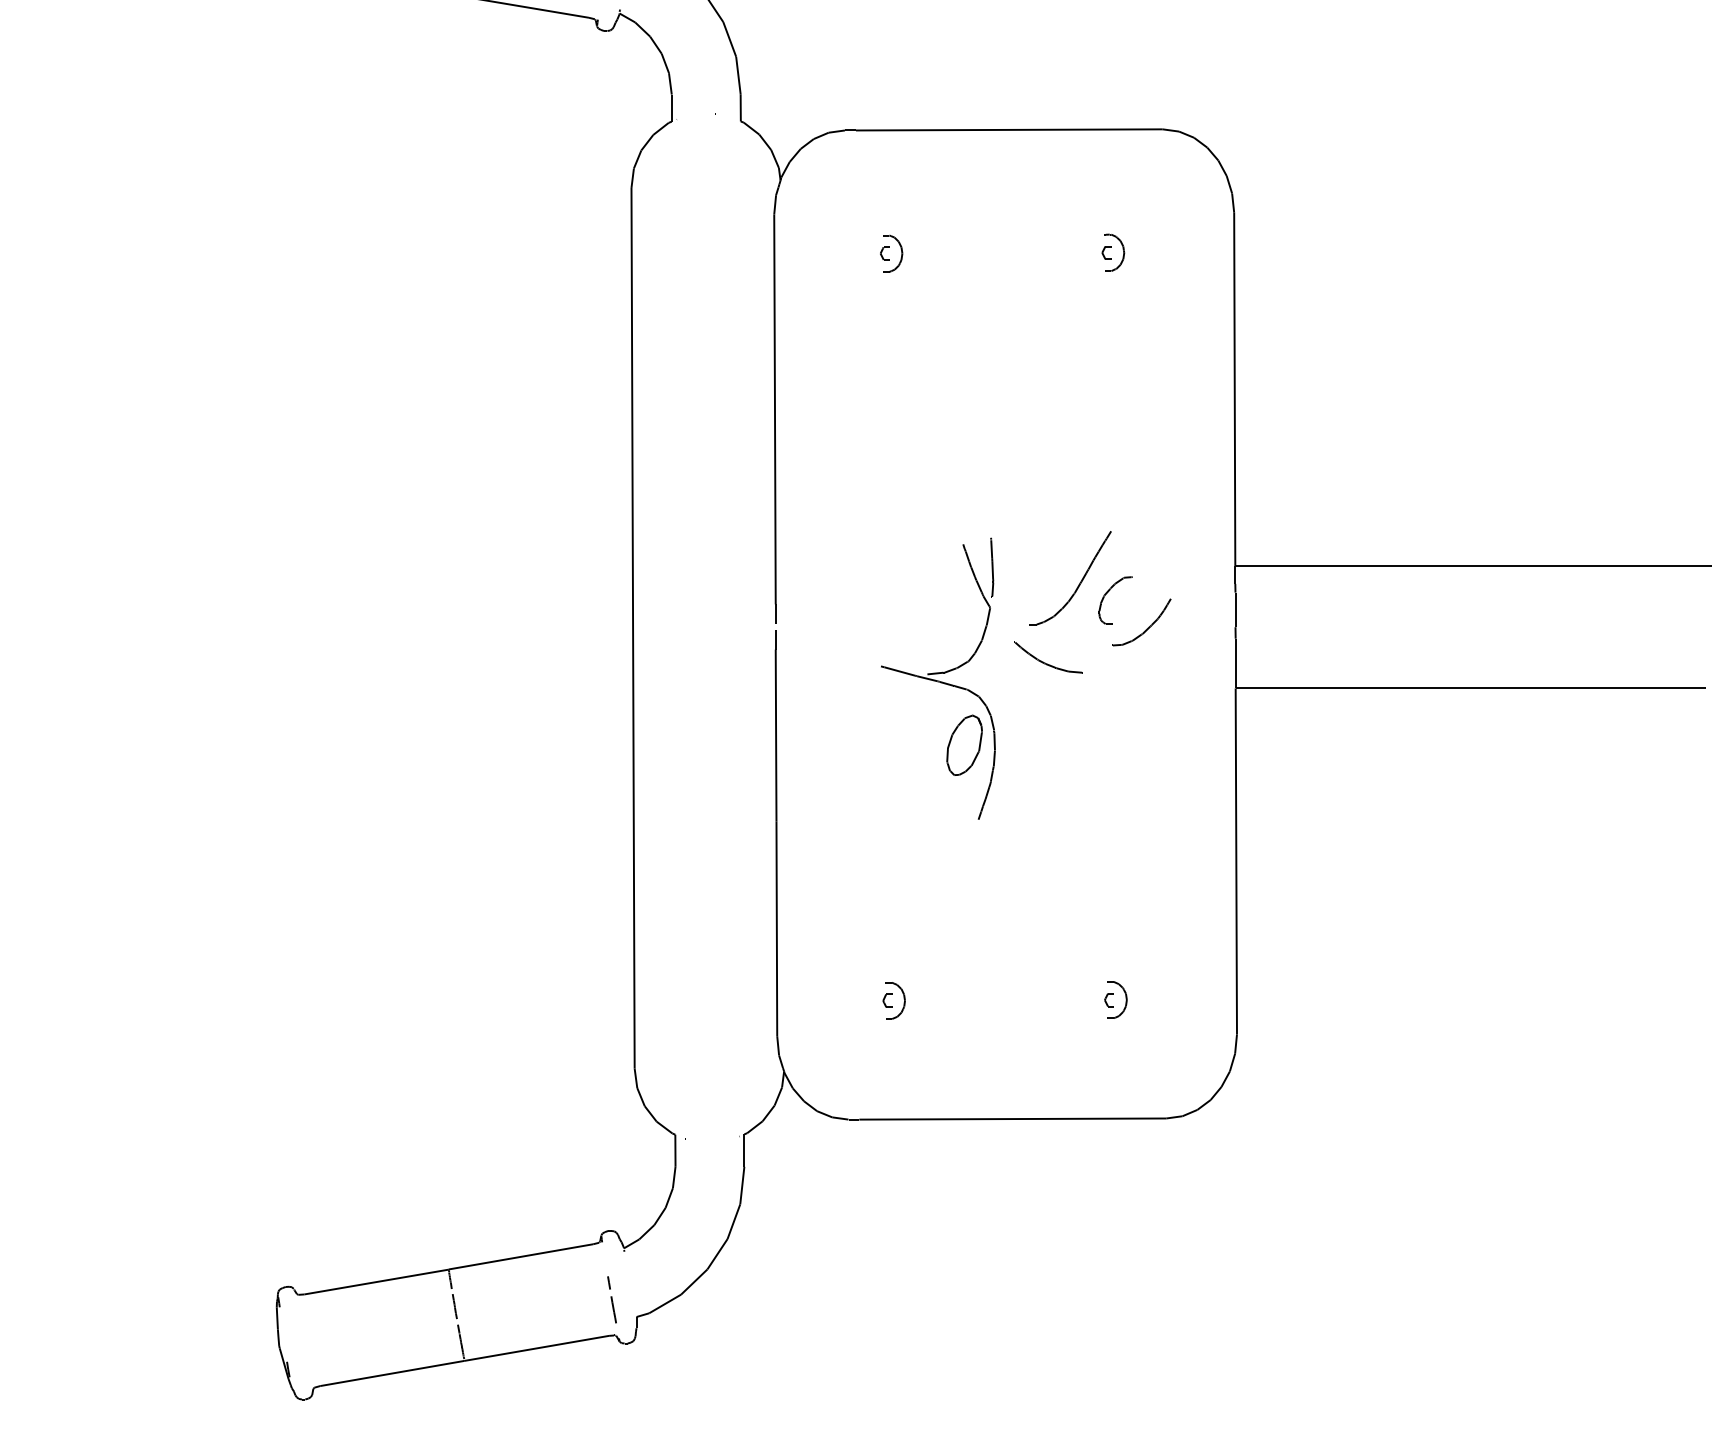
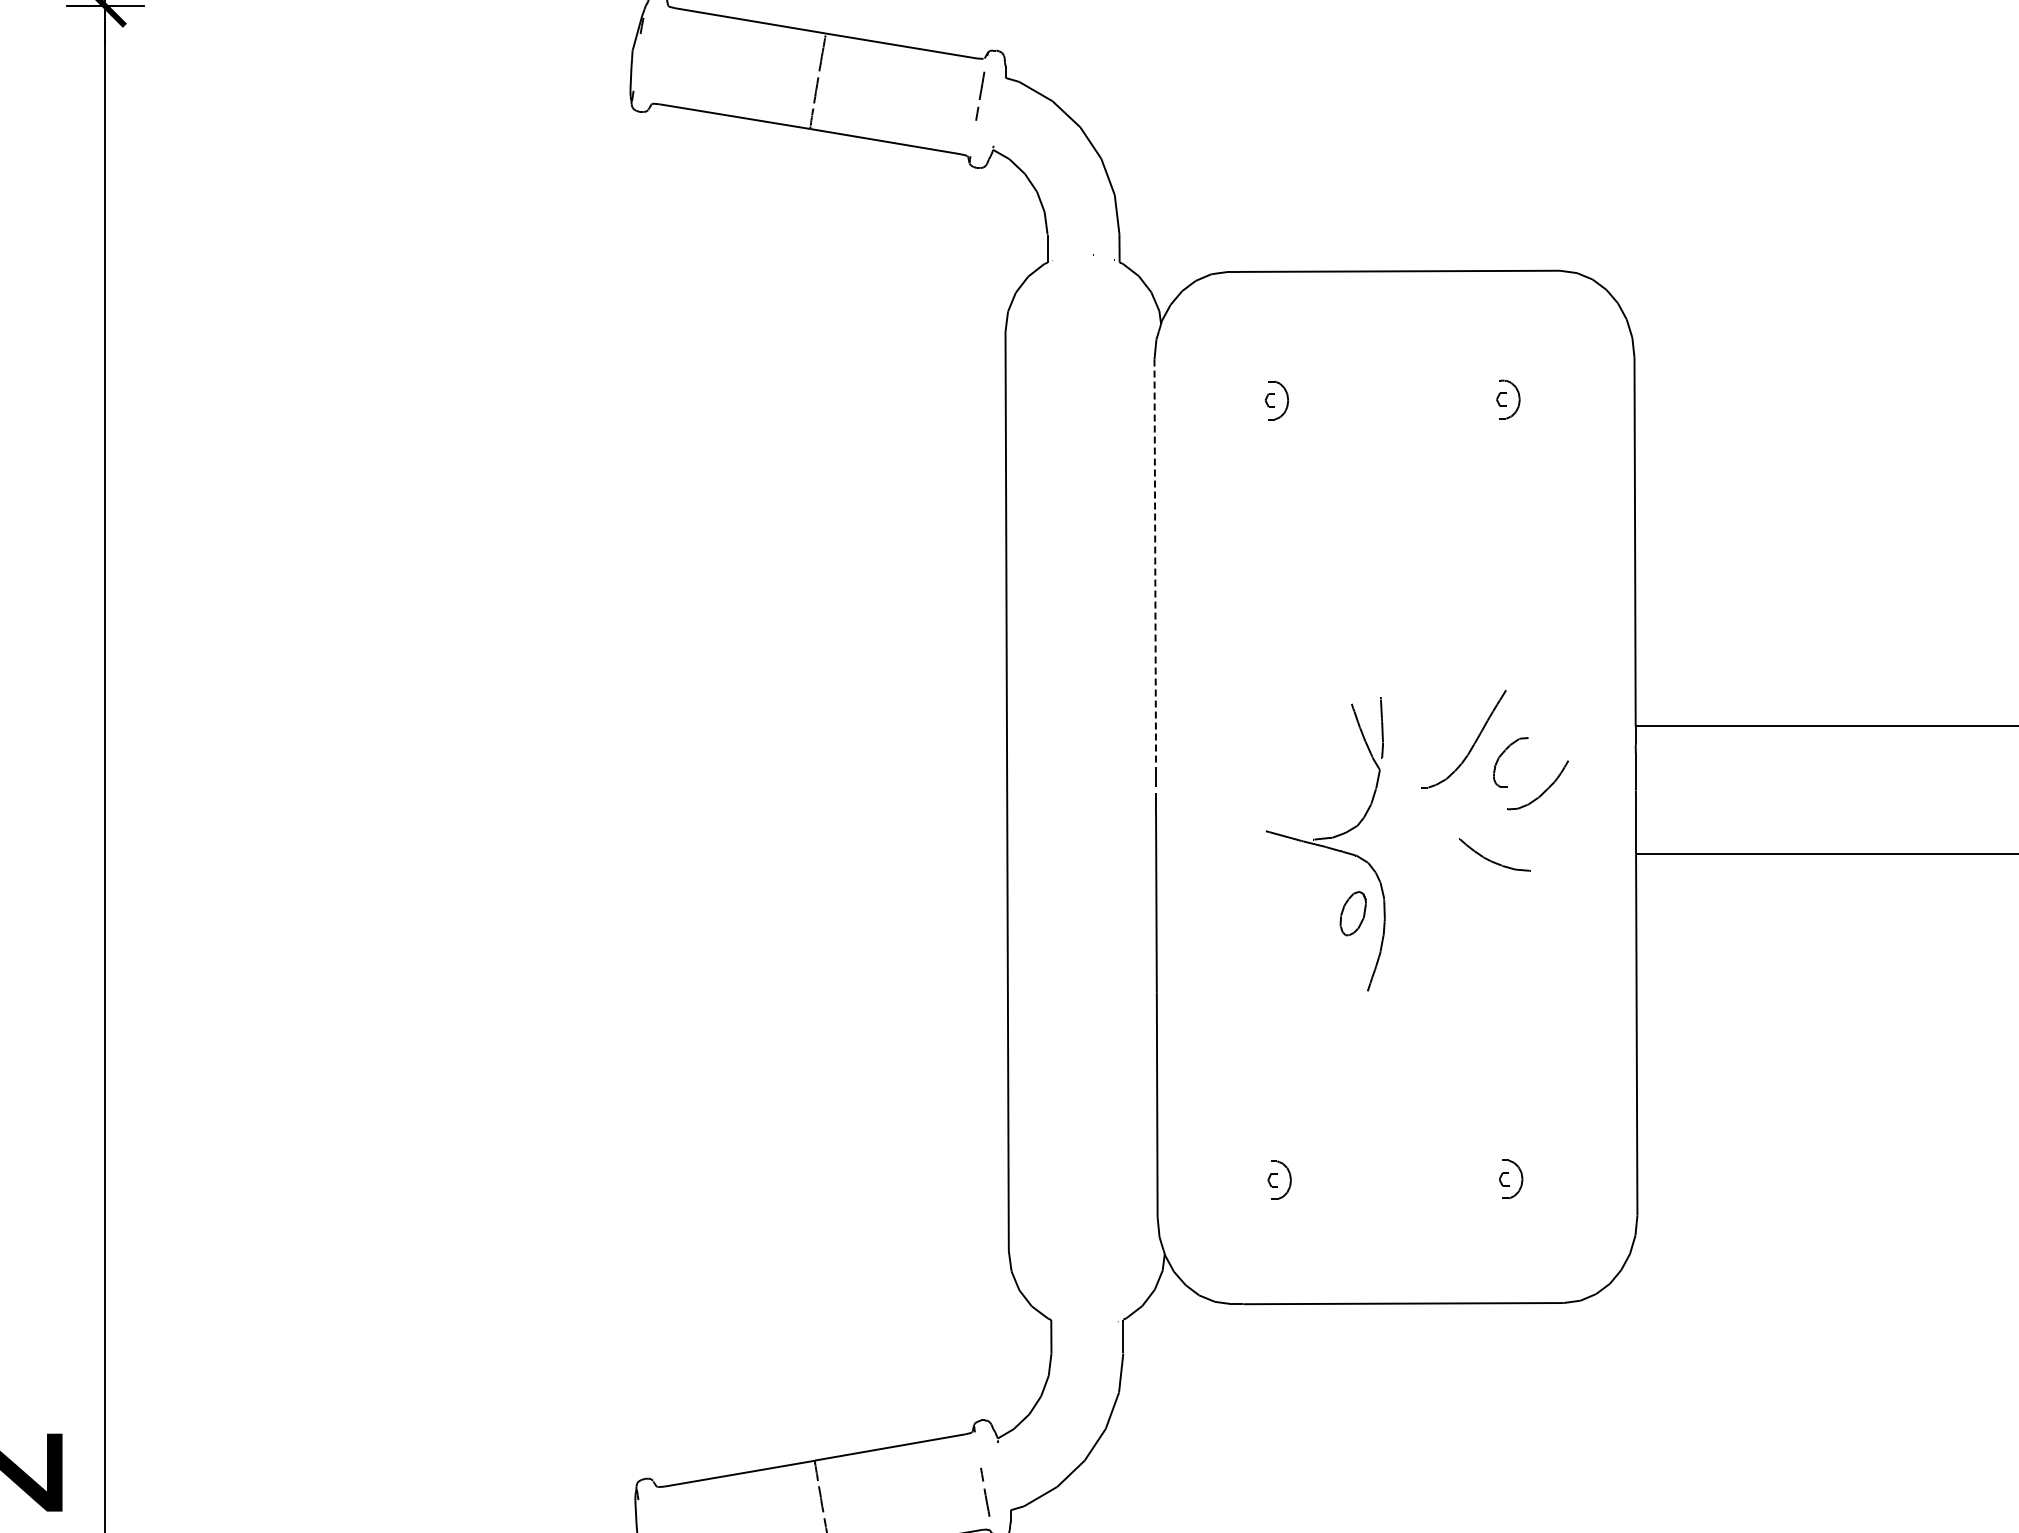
line: (775, 409) -> (1155, 563), solid -> dashed
part: (1046, 662) -> (1492, 860), moved
part: (964, 745) -> (1353, 913), size x0.7

